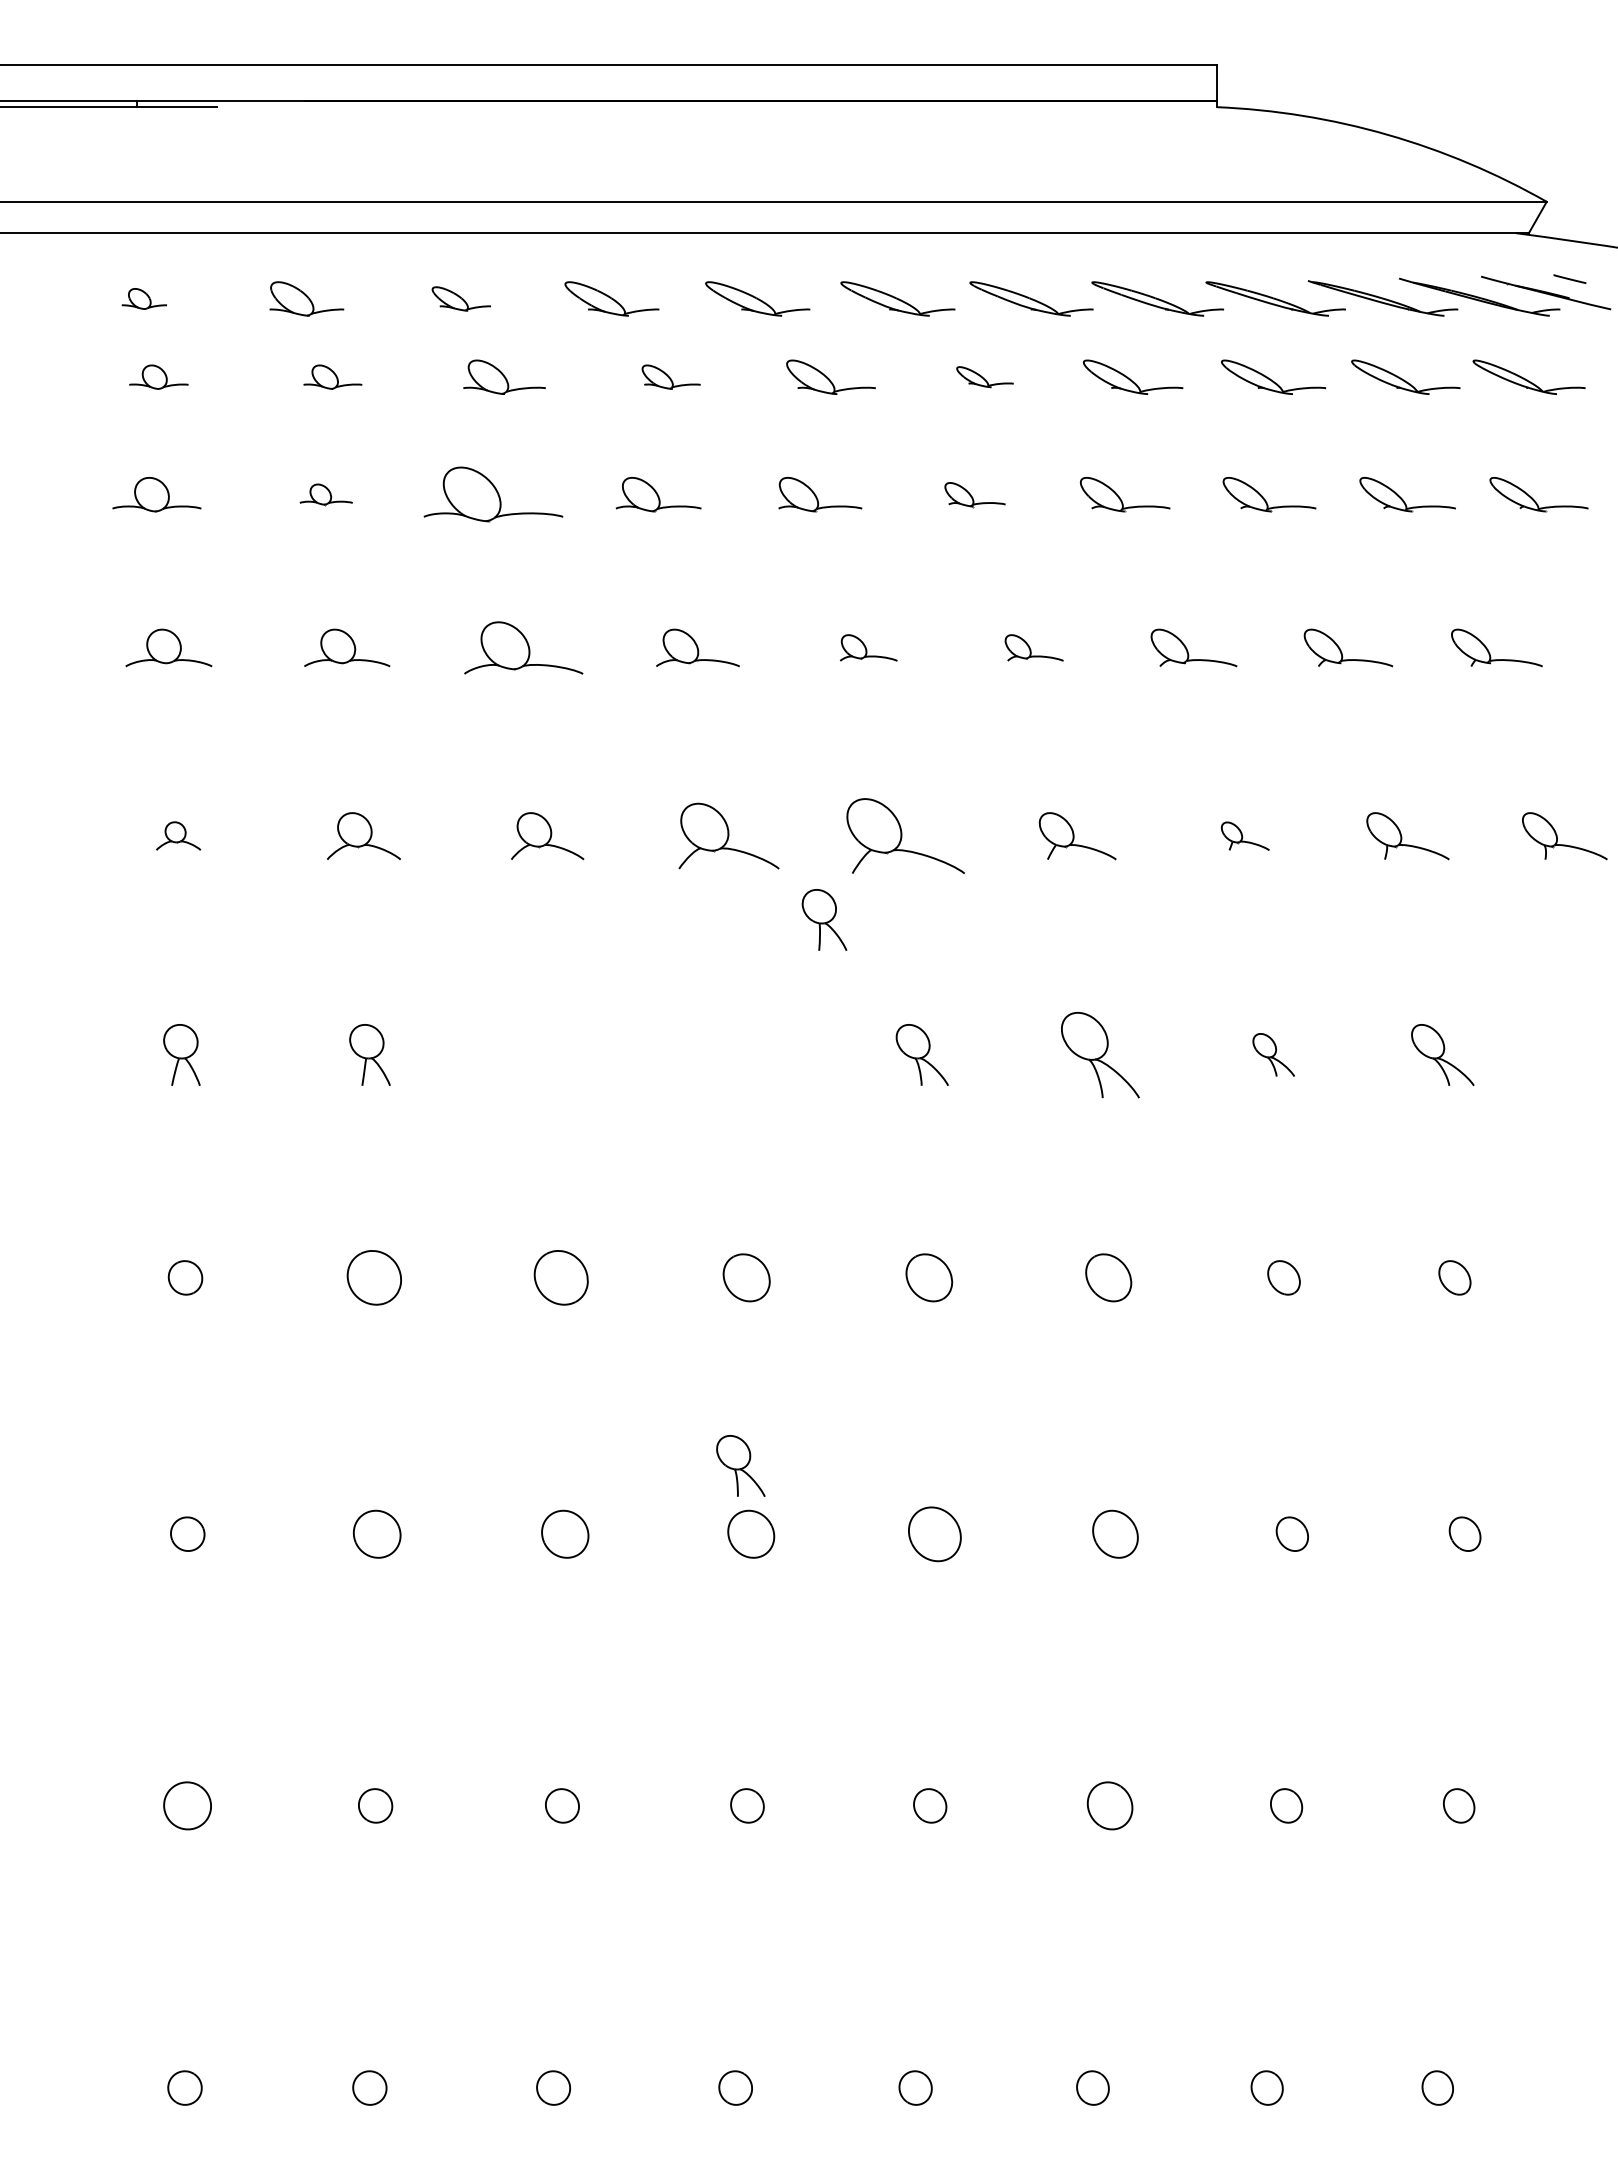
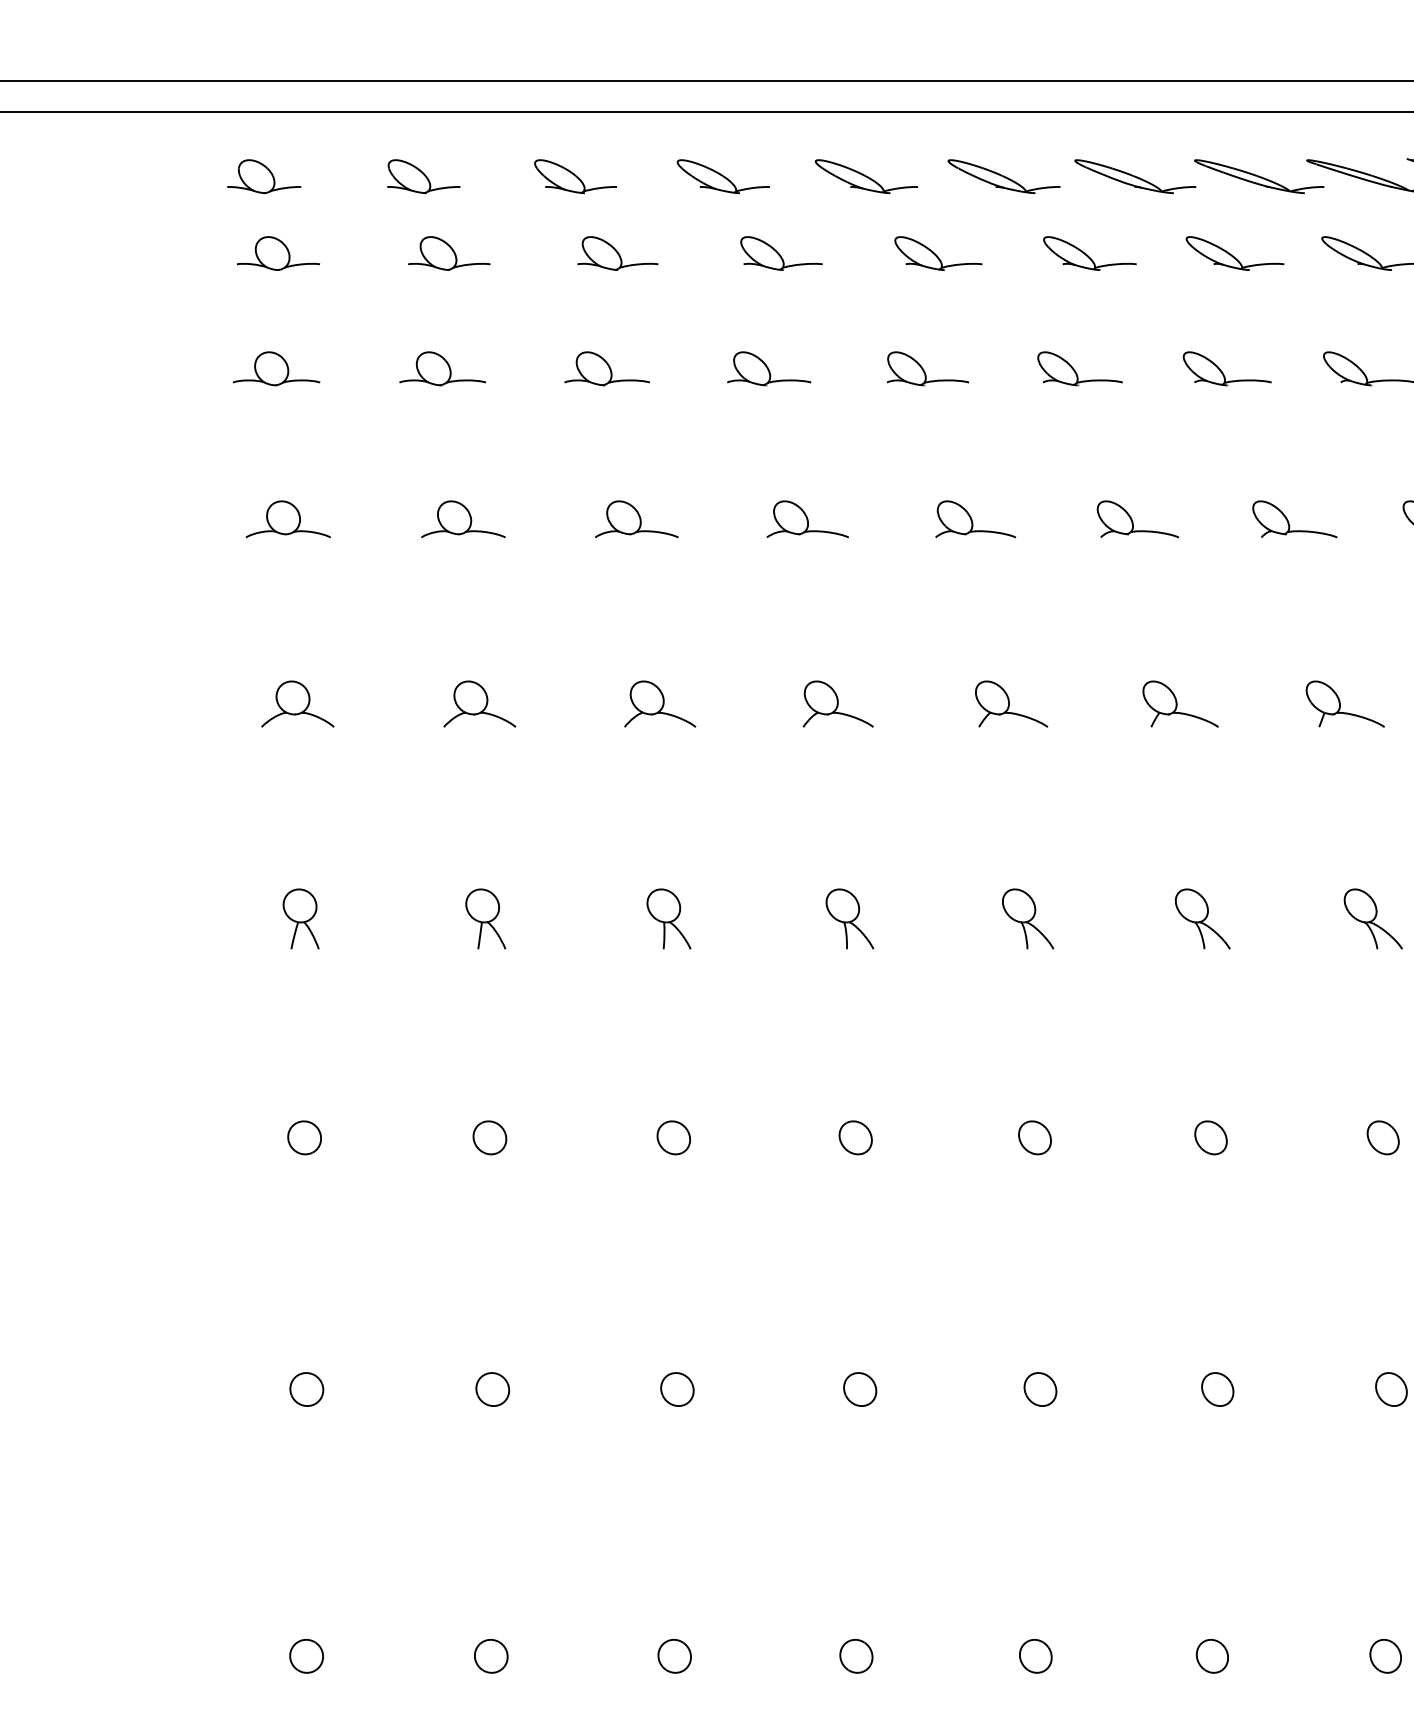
part: (144, 298) -> (264, 176), size x1.67
part: (461, 298) -> (575, 176), size x1.43
part: (158, 376) -> (278, 252), size x1.43
part: (332, 376) -> (448, 252), size x1.43
part: (671, 376) -> (781, 252), size x1.43
part: (984, 376) -> (1089, 252), size x1.67
part: (326, 494) -> (443, 368), size x1.67
part: (493, 494) -> (607, 368), size x0.62
part: (974, 494) -> (1079, 368), size x1.43
part: (523, 647) -> (636, 518), size x0.71
part: (868, 647) -> (975, 518), size x1.43
part: (1034, 647) -> (1138, 518), size x1.43
part: (178, 835) -> (297, 703), size x1.67
part: (728, 836) -> (837, 704), size x0.71
part: (905, 836) -> (1011, 704), size x0.62
part: (1245, 836) -> (1345, 704), size x1.67
part: (824, 919) -> (668, 918), moved
part: (1099, 1054) -> (1202, 918), size x0.71
part: (1273, 1054) -> (1372, 918), size x1.43
part: (373, 1277) -> (489, 1137), size x0.62
part: (561, 1277) -> (673, 1137), size x0.62
part: (746, 1277) -> (855, 1137), size x0.71
part: (929, 1277) -> (1035, 1137), size x0.71
part: (1108, 1277) -> (1210, 1137), size x0.71
part: (740, 1465) -> (849, 918), moved
part: (376, 1533) -> (492, 1388), size x0.71
part: (564, 1533) -> (676, 1388), size x0.71
part: (751, 1533) -> (860, 1388), size x0.71
part: (934, 1533) -> (1040, 1388), size x0.62
part: (1115, 1533) -> (1217, 1388), size x0.71
part: (187, 1805) -> (306, 1655), size x0.71
part: (1109, 1805) -> (1211, 1655), size x0.71

